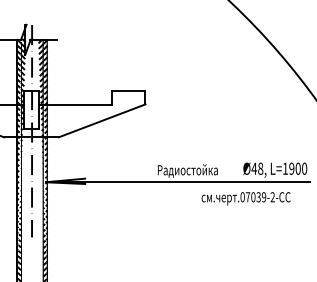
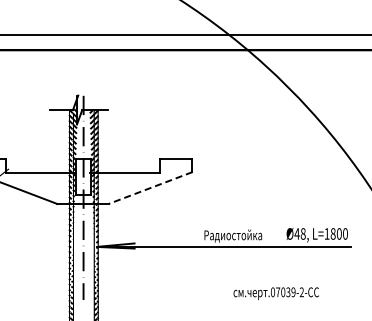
line: (101, 120) -> (150, 187), solid -> dashed
text: (291, 168) -> (332, 233), L=1900 -> L=1800
text: (245, 198) -> (275, 293), moved

